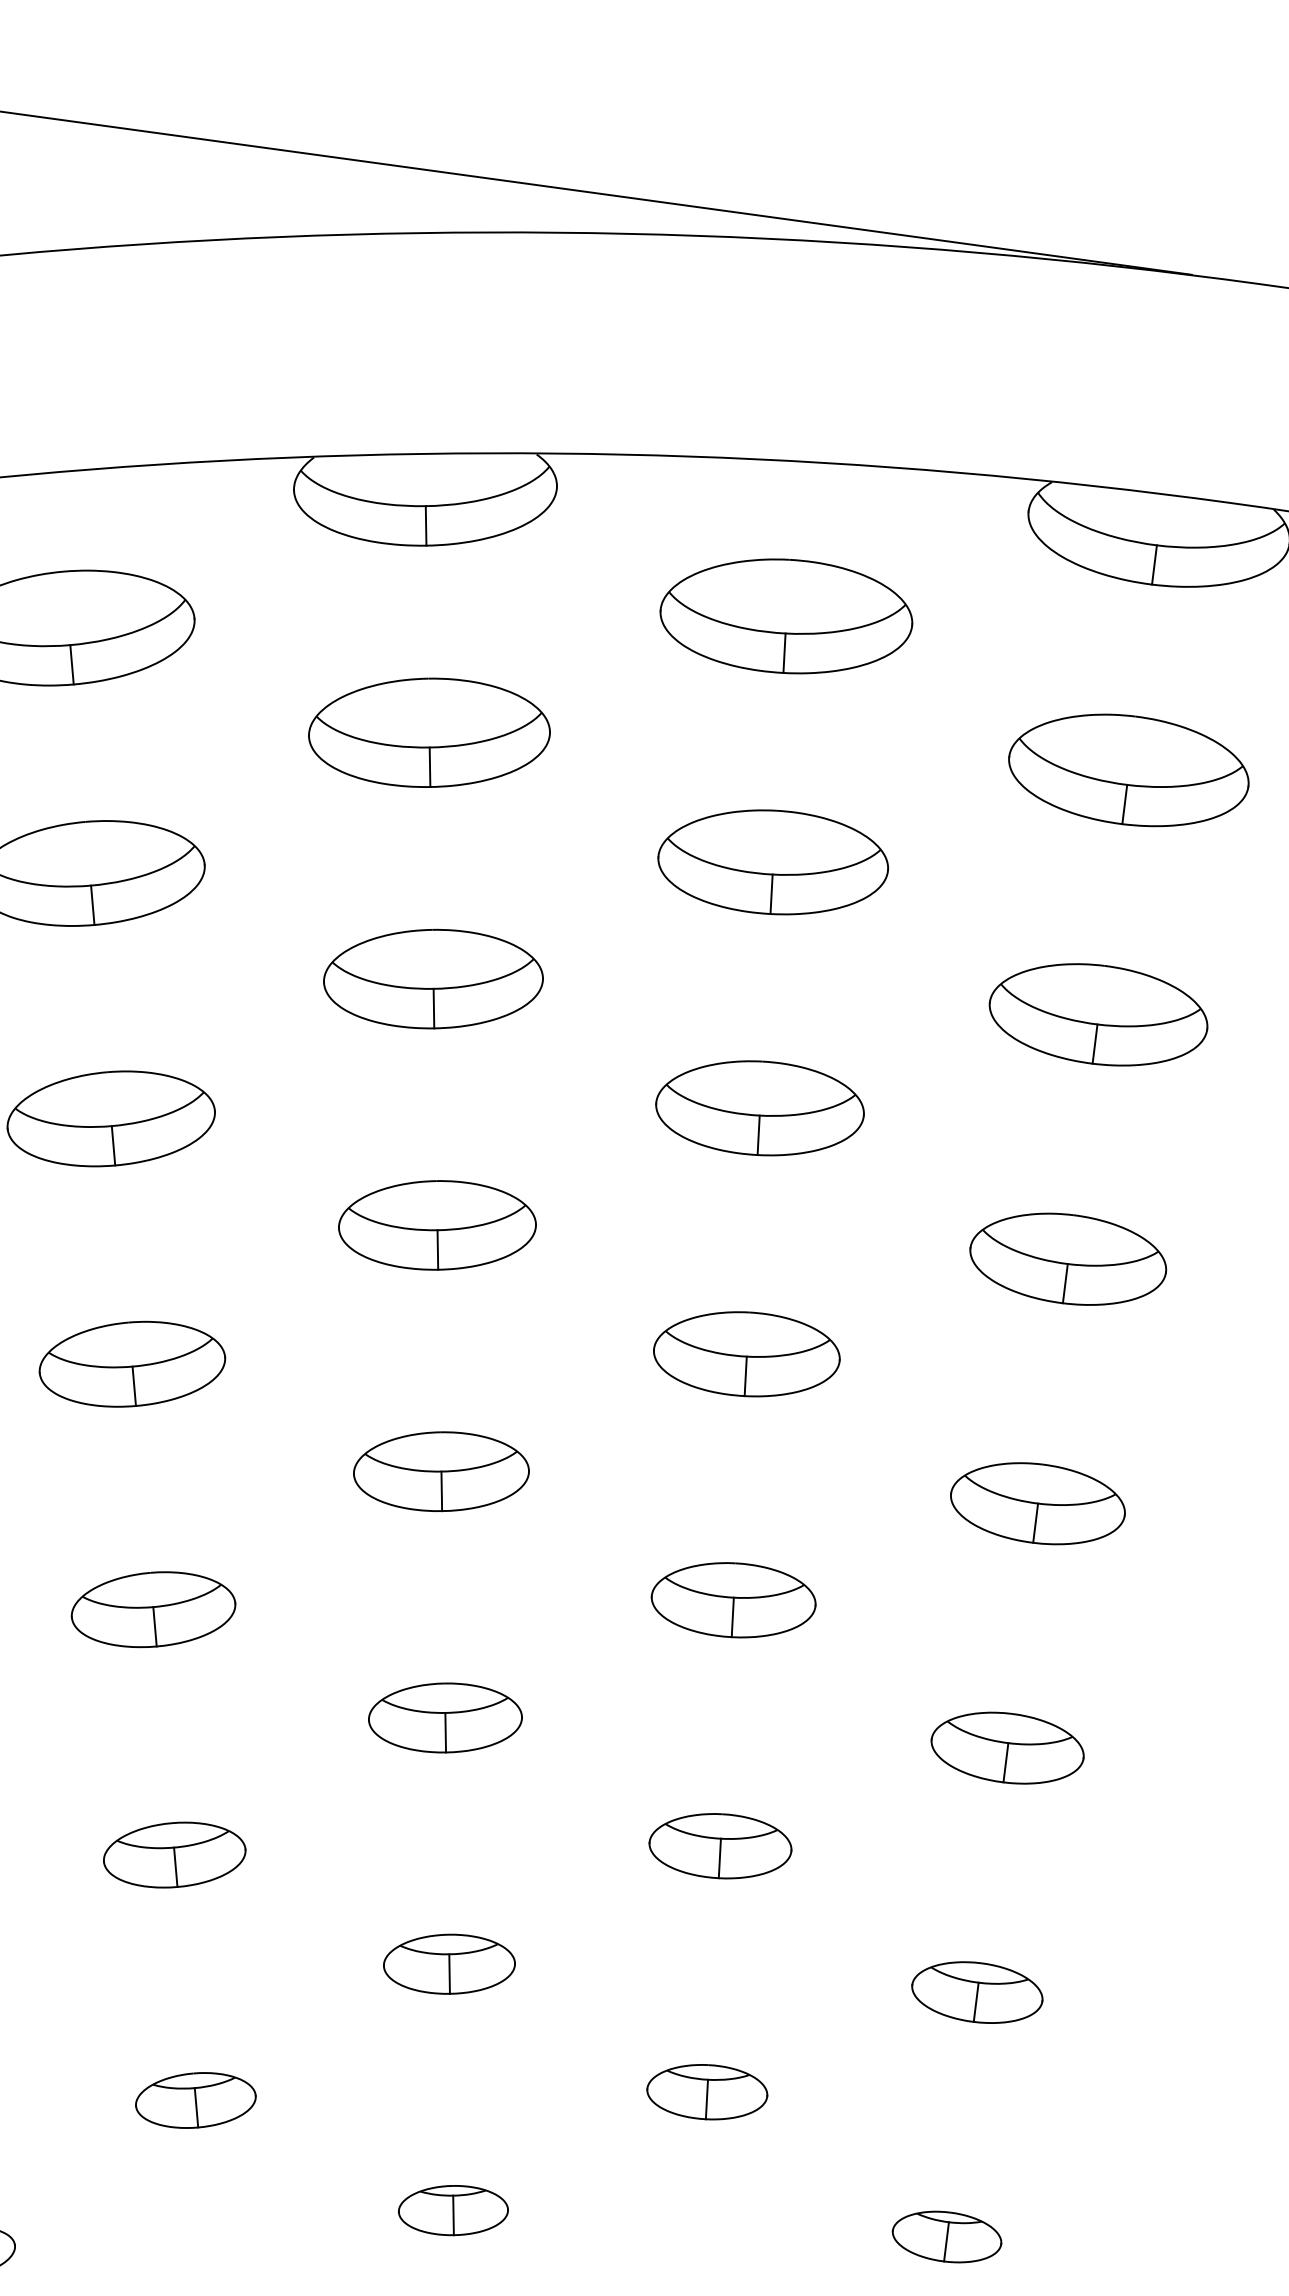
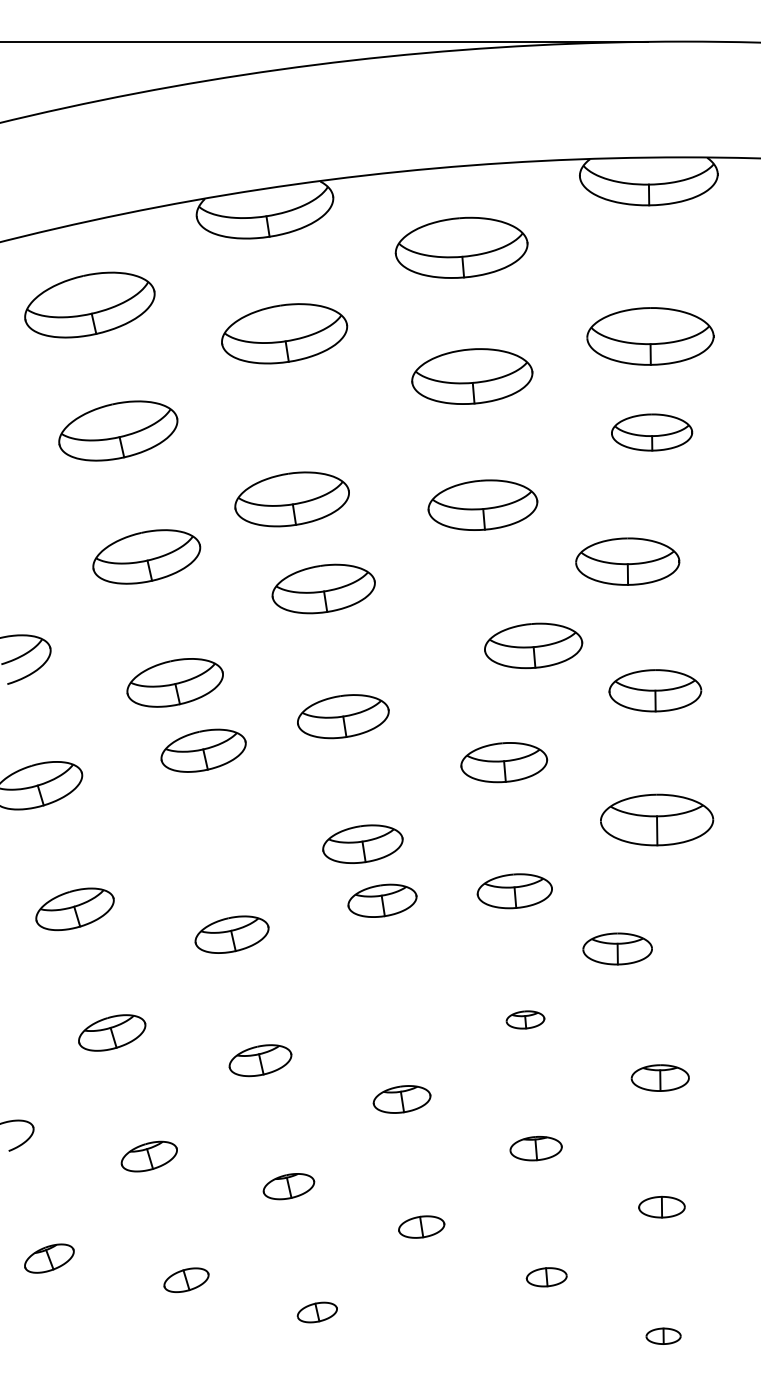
part: (1129, 770) -> (650, 336), moved
part: (432, 979) -> (291, 499), moved
part: (1097, 1014) -> (651, 432), size x0.7
part: (1067, 1258) -> (627, 561), moved
part: (746, 1353) -> (533, 645), moved
part: (153, 1609) -> (203, 750), moved
part: (1006, 1747) -> (656, 819), size x1.4
part: (449, 1963) -> (382, 900), moved
part: (977, 1991) -> (617, 948), moved
part: (707, 2091) -> (525, 1019), size x0.6

